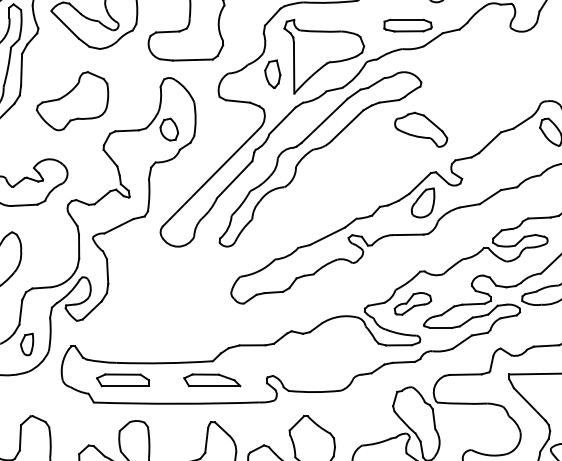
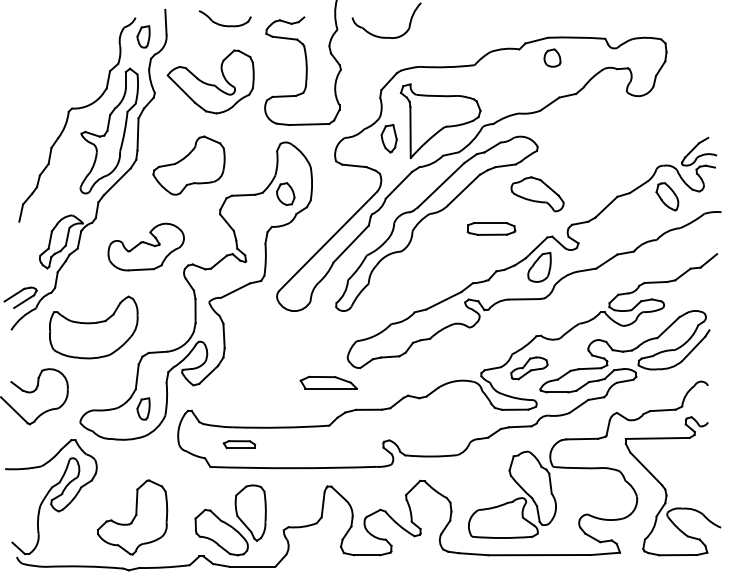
part: (408, 25) -> (491, 228), moved
part: (123, 380) -> (239, 444), size x0.6
part: (212, 380) -> (328, 382), moved

